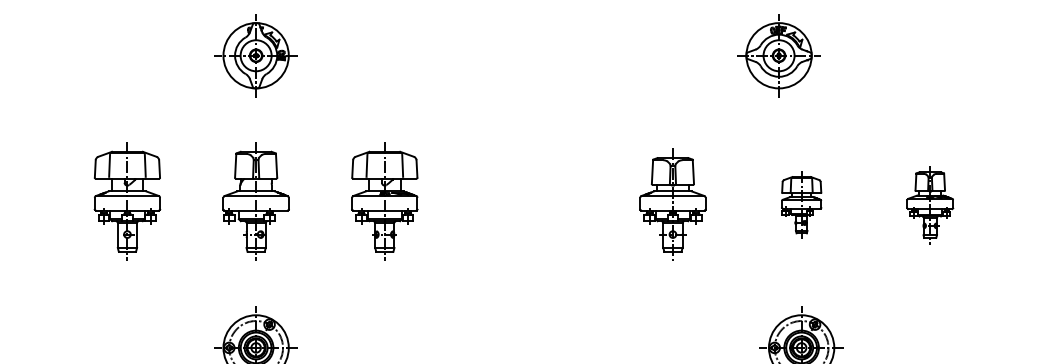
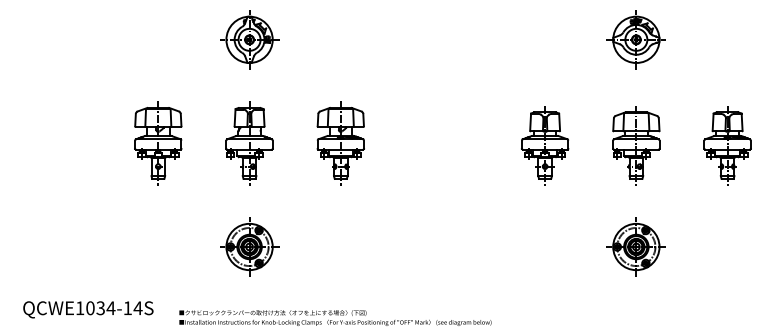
part: (777, 55) -> (635, 39), moved
part: (801, 204) -> (636, 145), size x1.67
part: (930, 204) -> (727, 145), size x1.43

